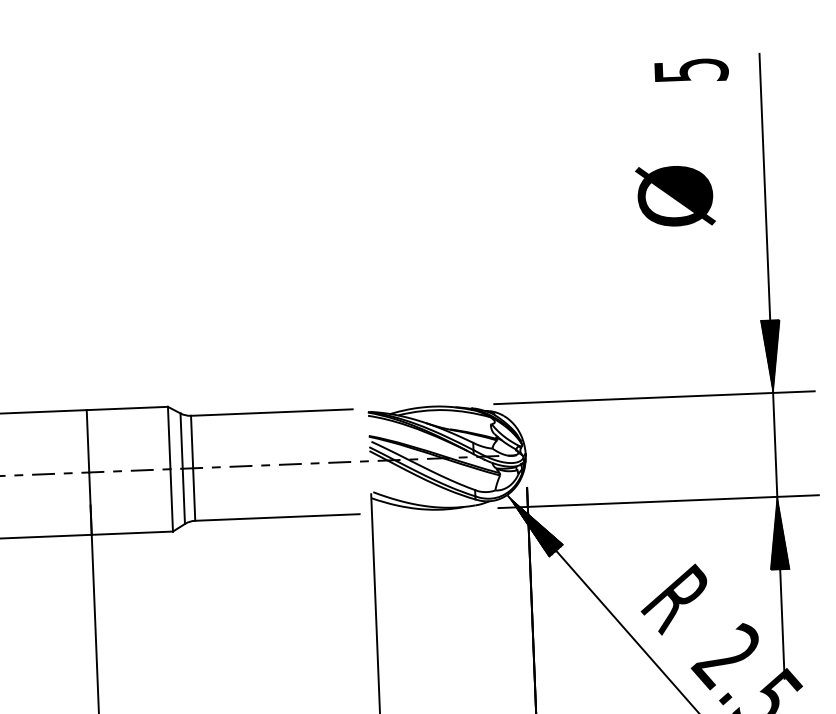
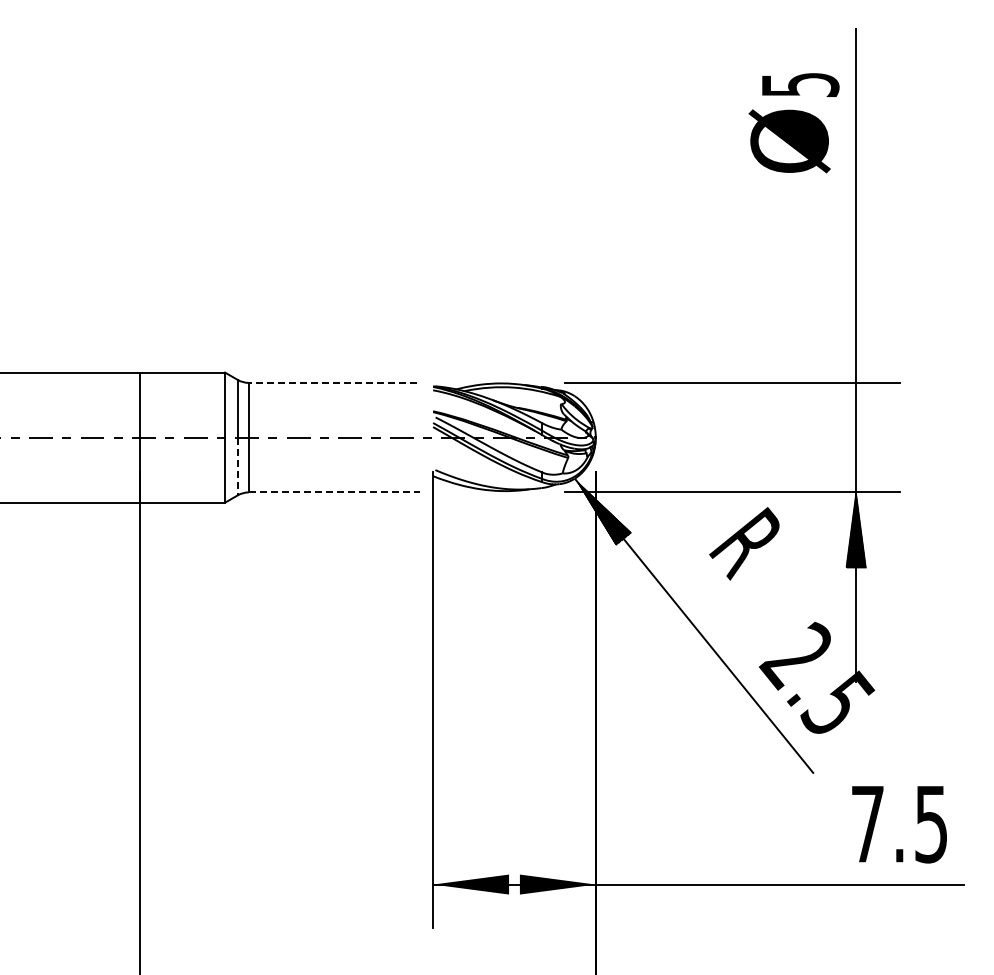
text: (691, 70) -> (800, 84), moved
text: (675, 196) -> (789, 141), moved
hatch: (771, 356) -> (856, 345), removed
line: (271, 412) -> (332, 382), solid -> dashed
line: (183, 496) -> (237, 466), solid -> dashed
line: (277, 517) -> (334, 492), solid -> dashed
text: (674, 599) -> (744, 543), moved

